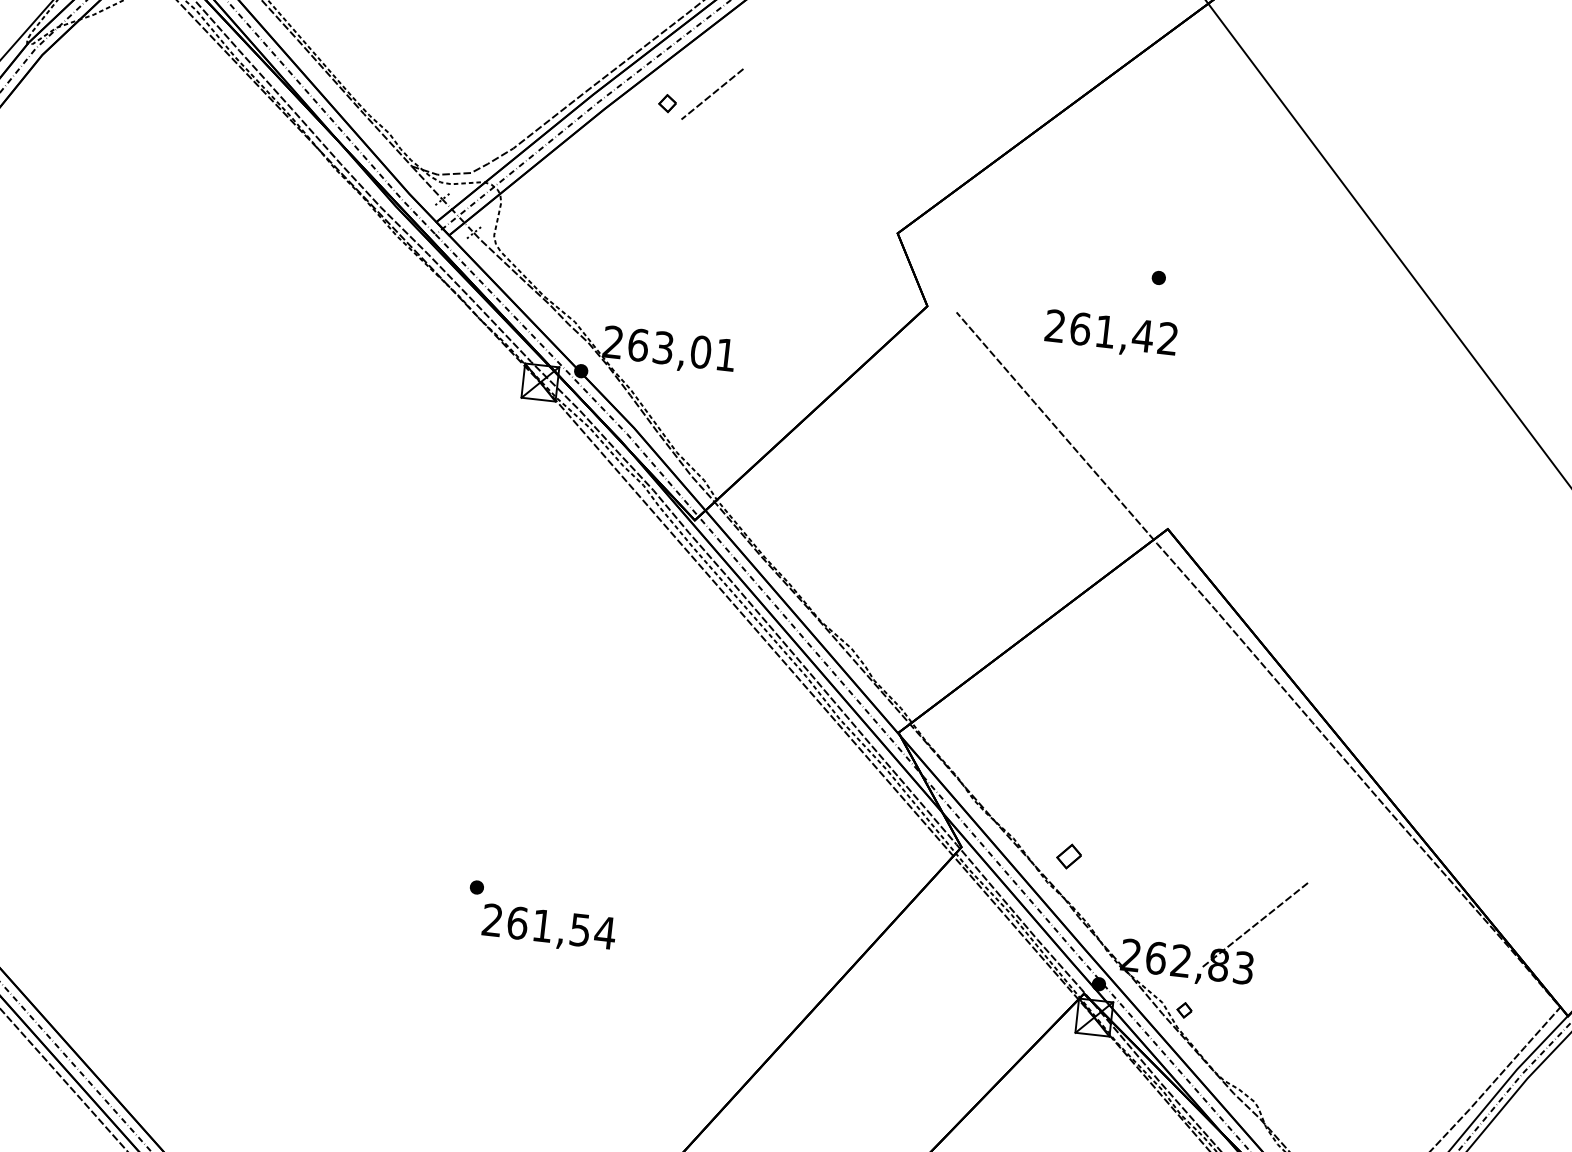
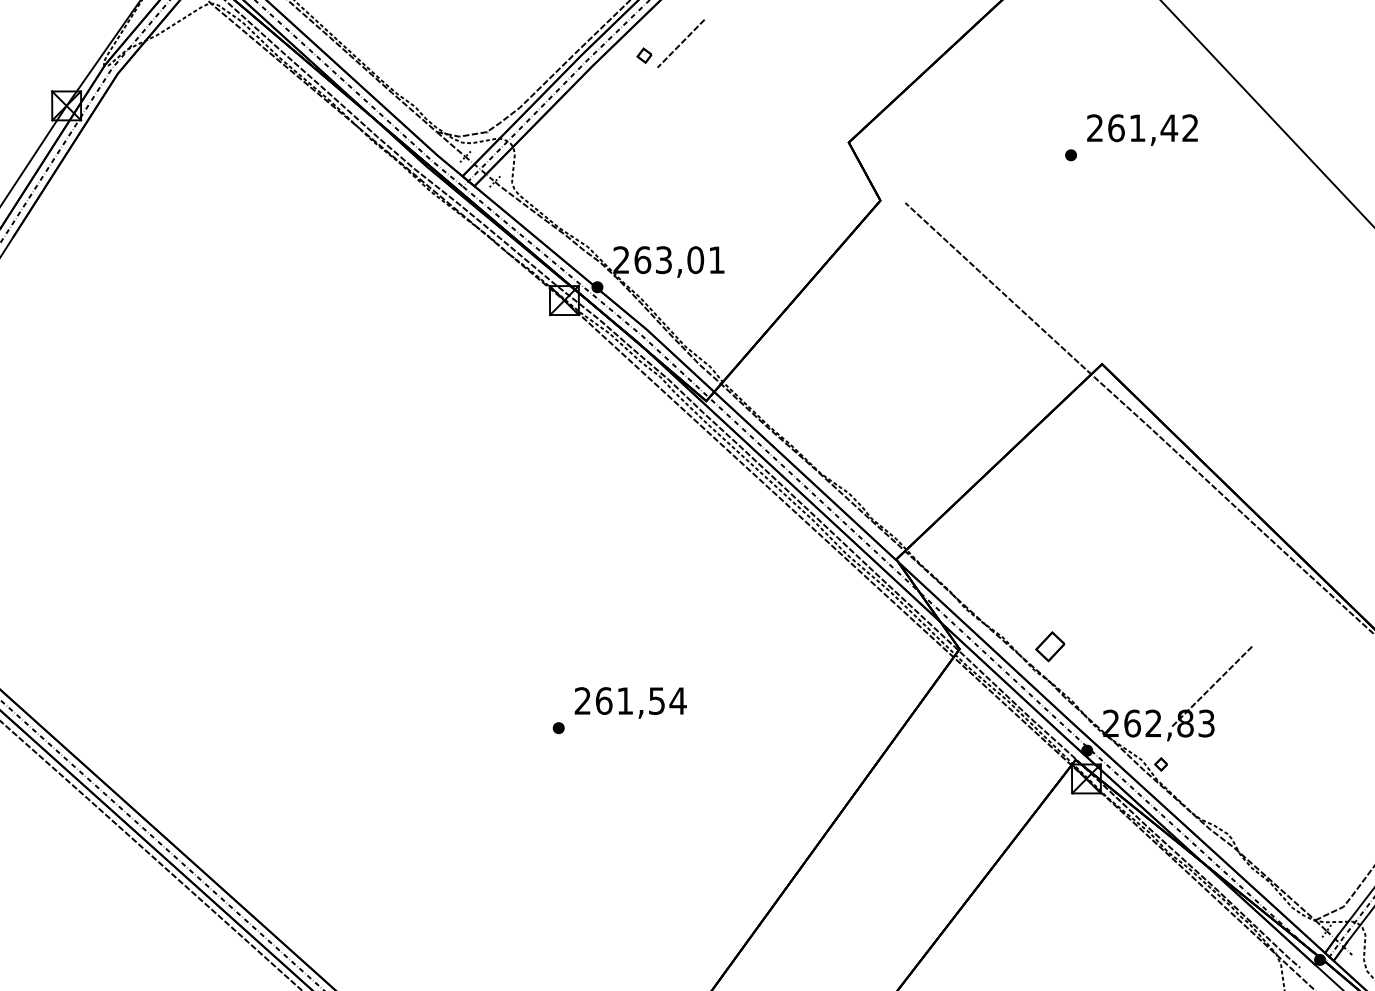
text: (1111, 333) -> (1142, 129), moved
part: (1069, 856) -> (1050, 646), size x1.43
text: (548, 928) -> (630, 702), moved

